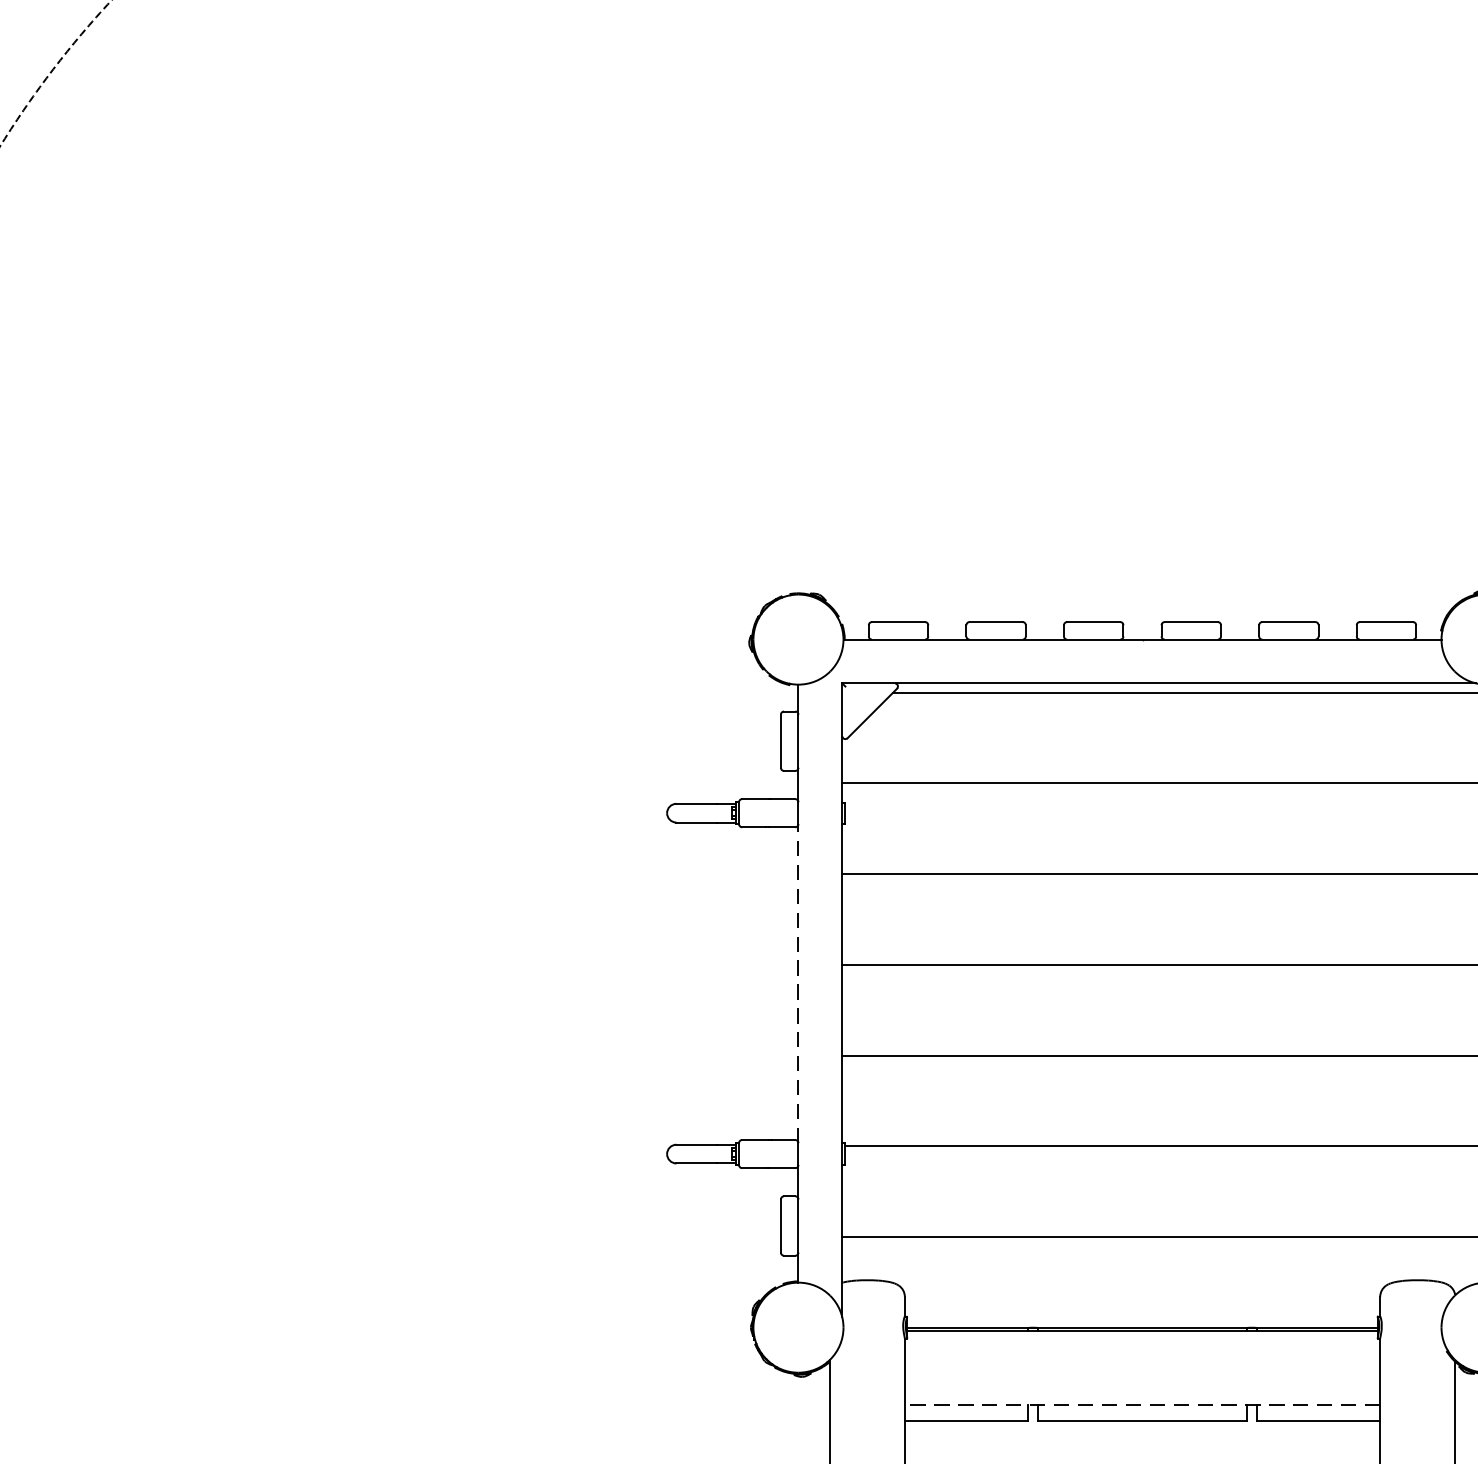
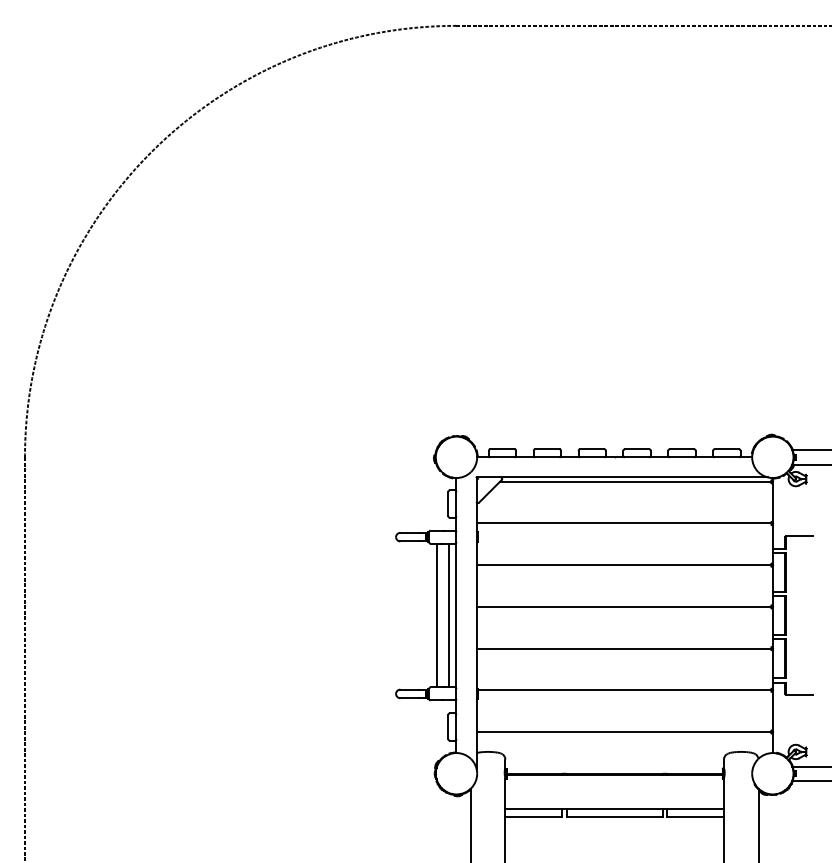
line: (757, 983) -> (437, 615), added
line: (781, 983) -> (448, 615), added
line: (798, 983) -> (456, 615), dashed -> solid
line: (1142, 1405) -> (614, 809), dashed -> solid

